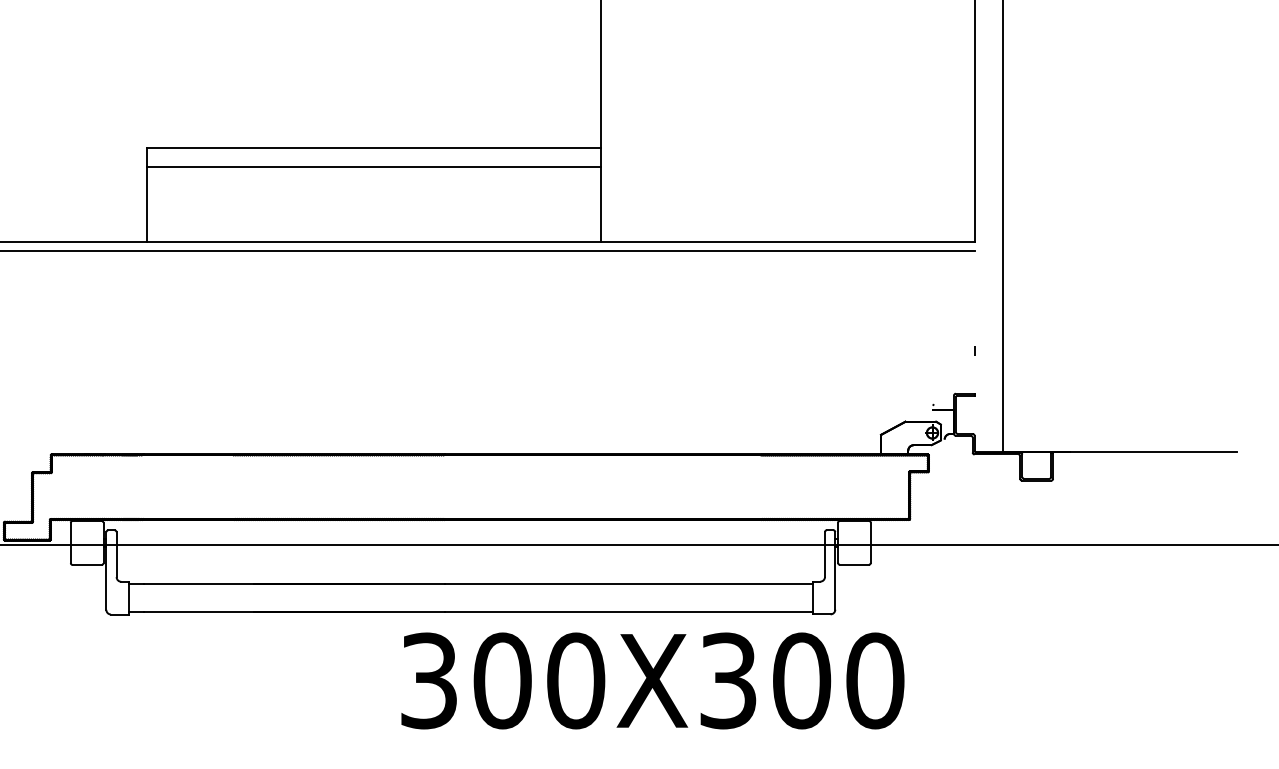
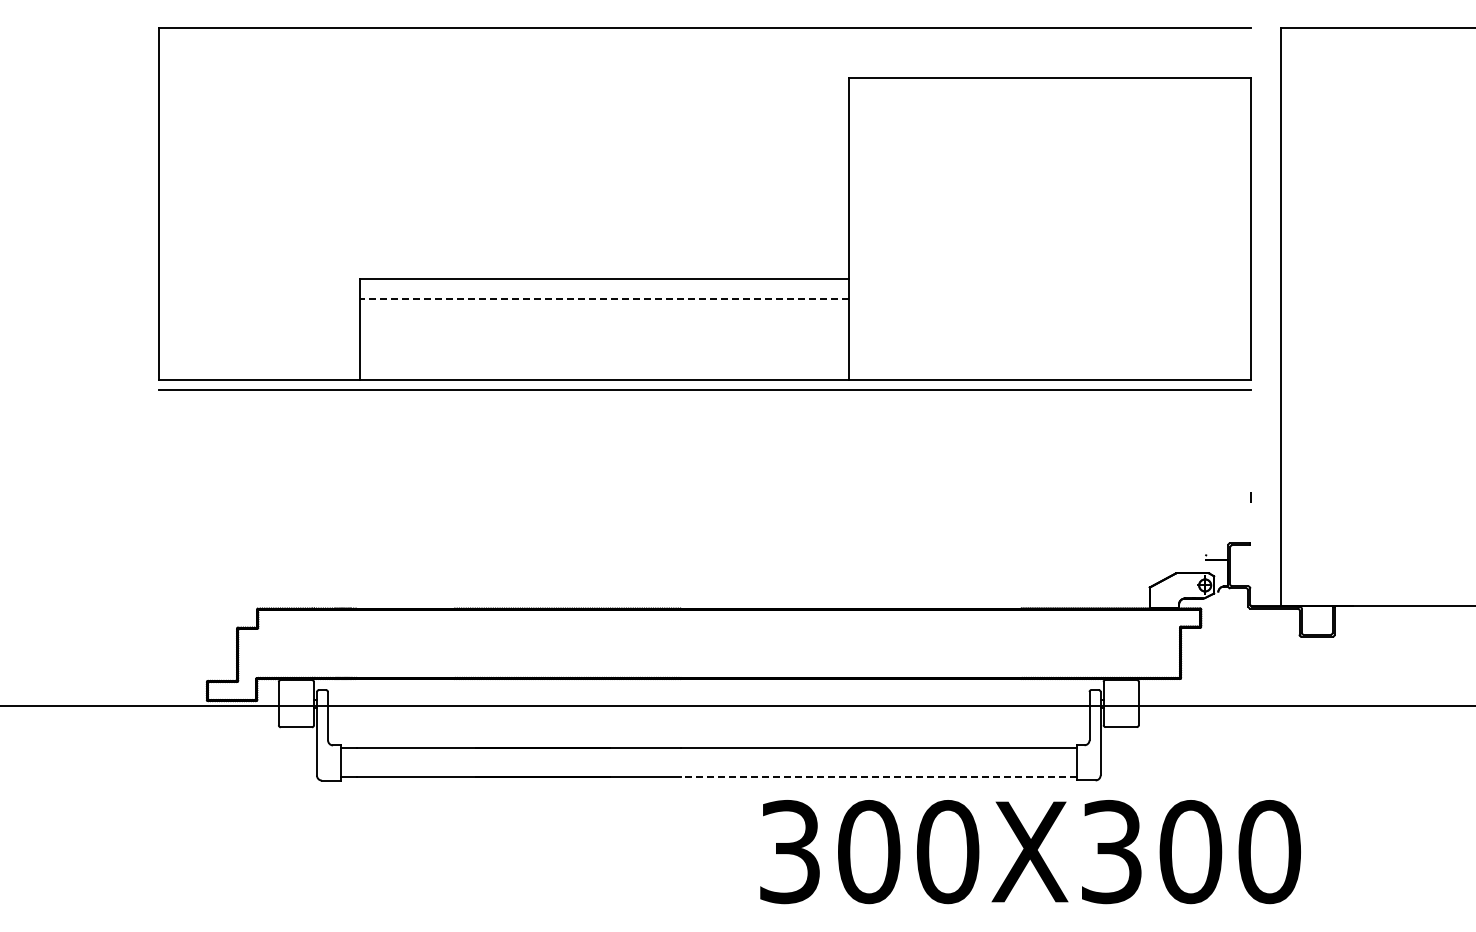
line: (373, 167) -> (604, 299), solid -> dashed
line: (628, 611) -> (878, 777), solid -> dashed
text: (652, 681) -> (1030, 852), moved

